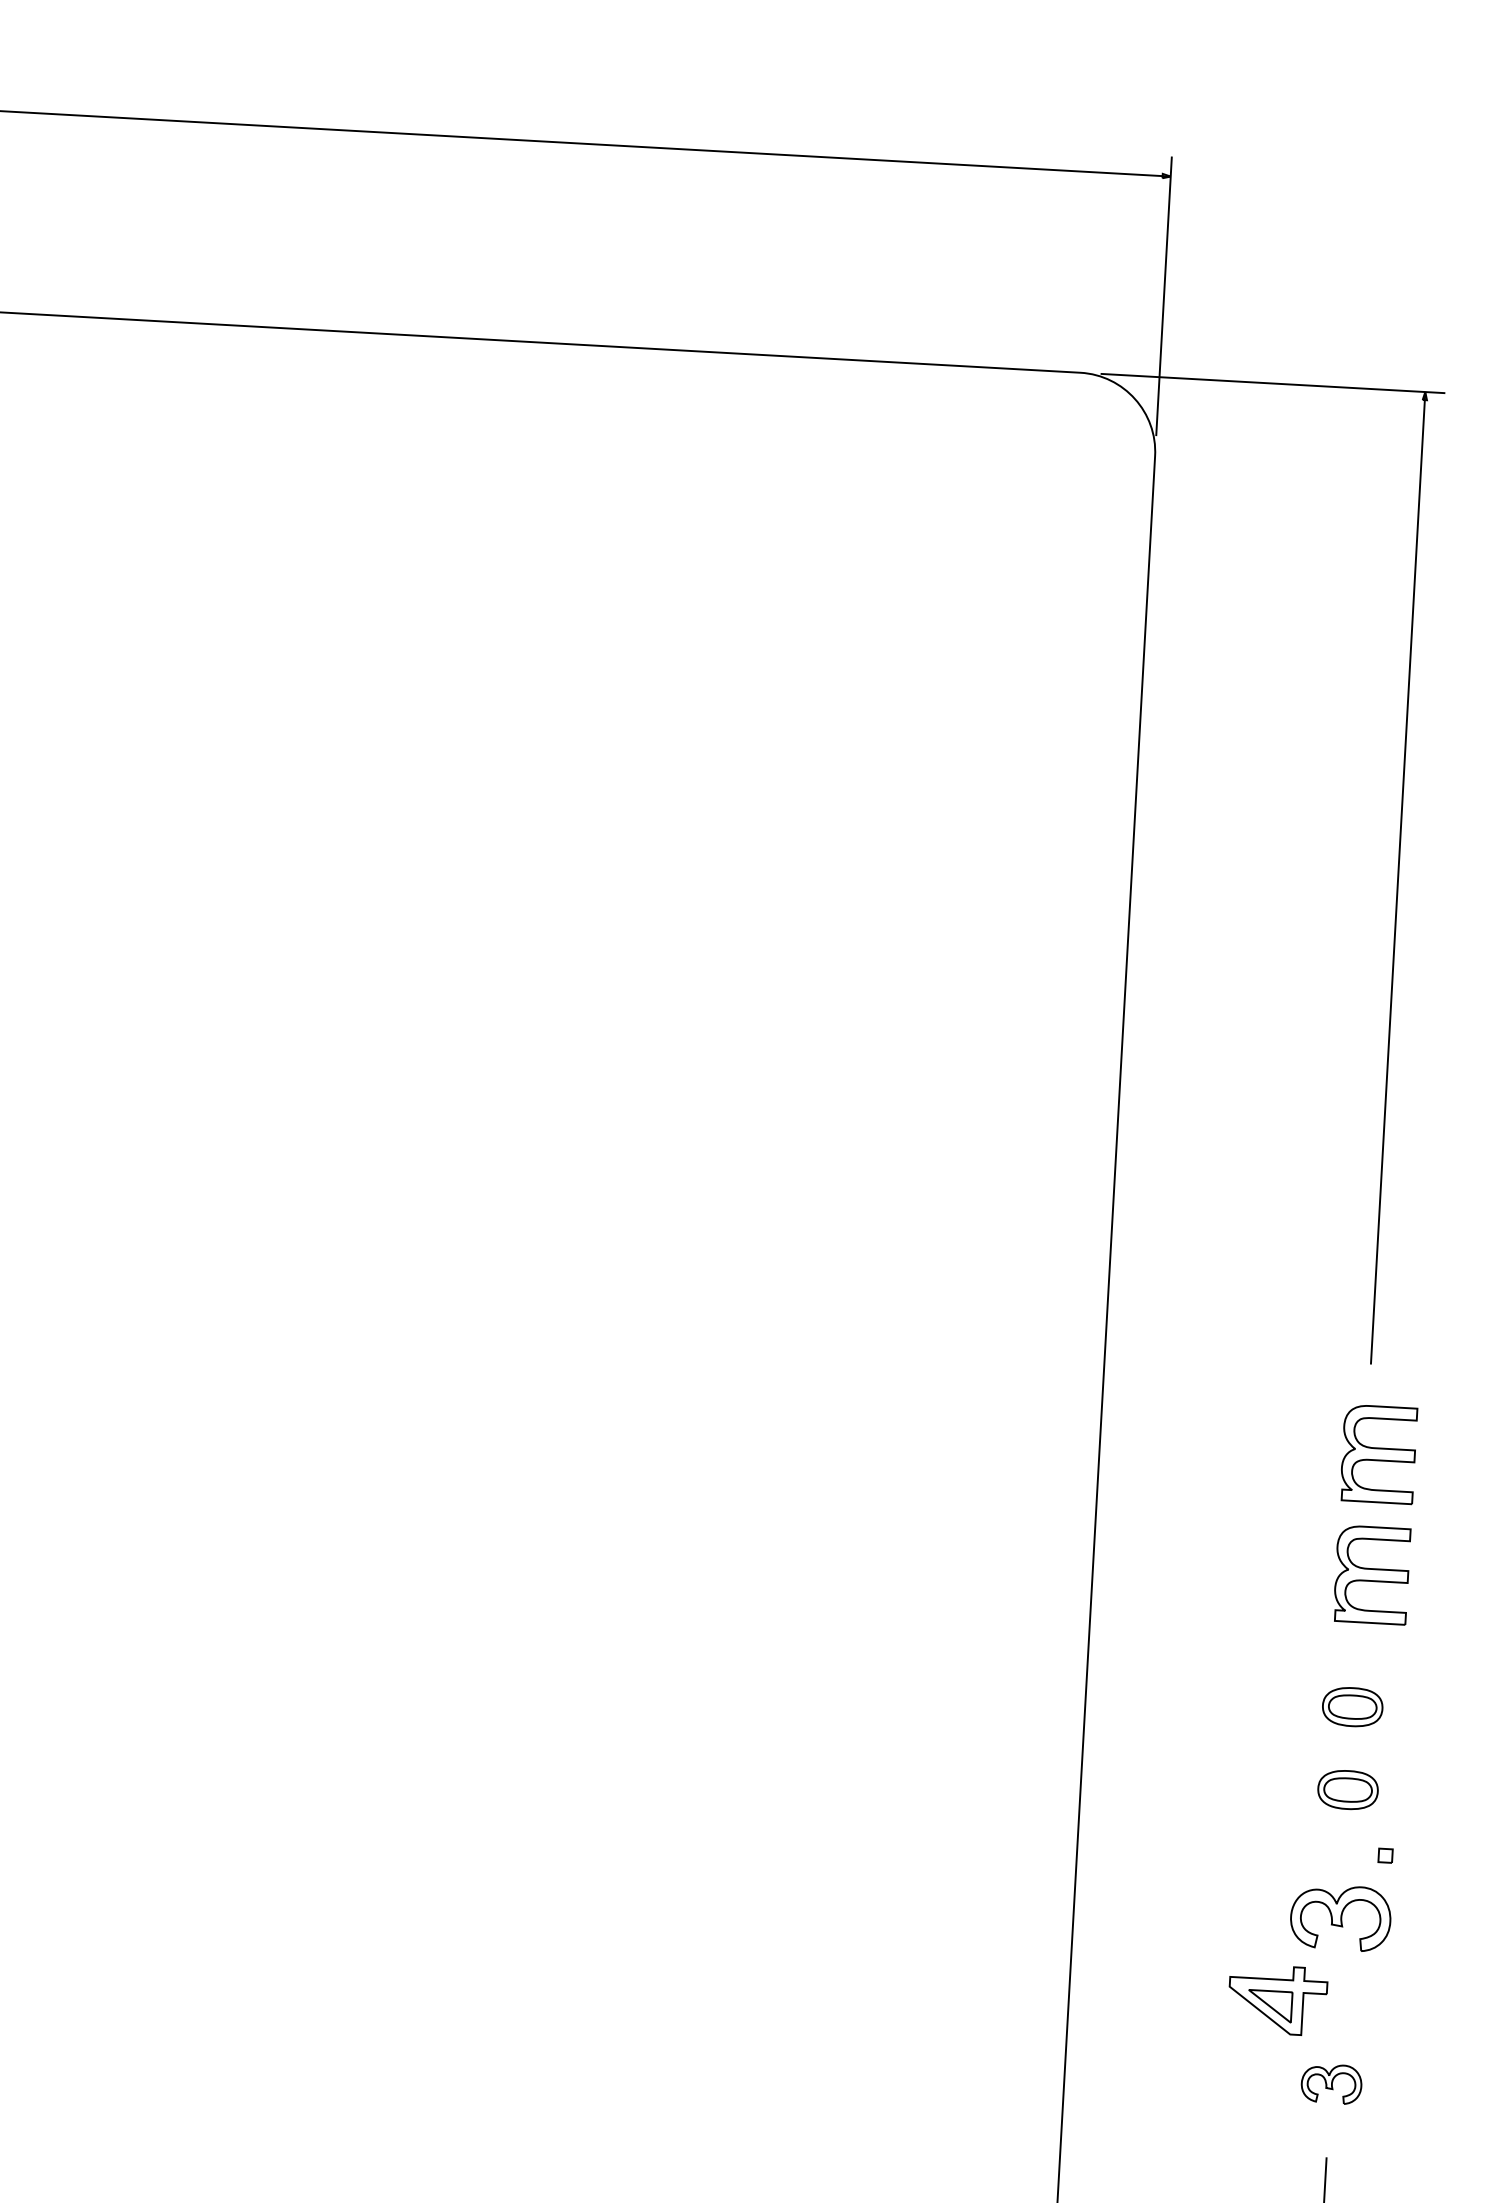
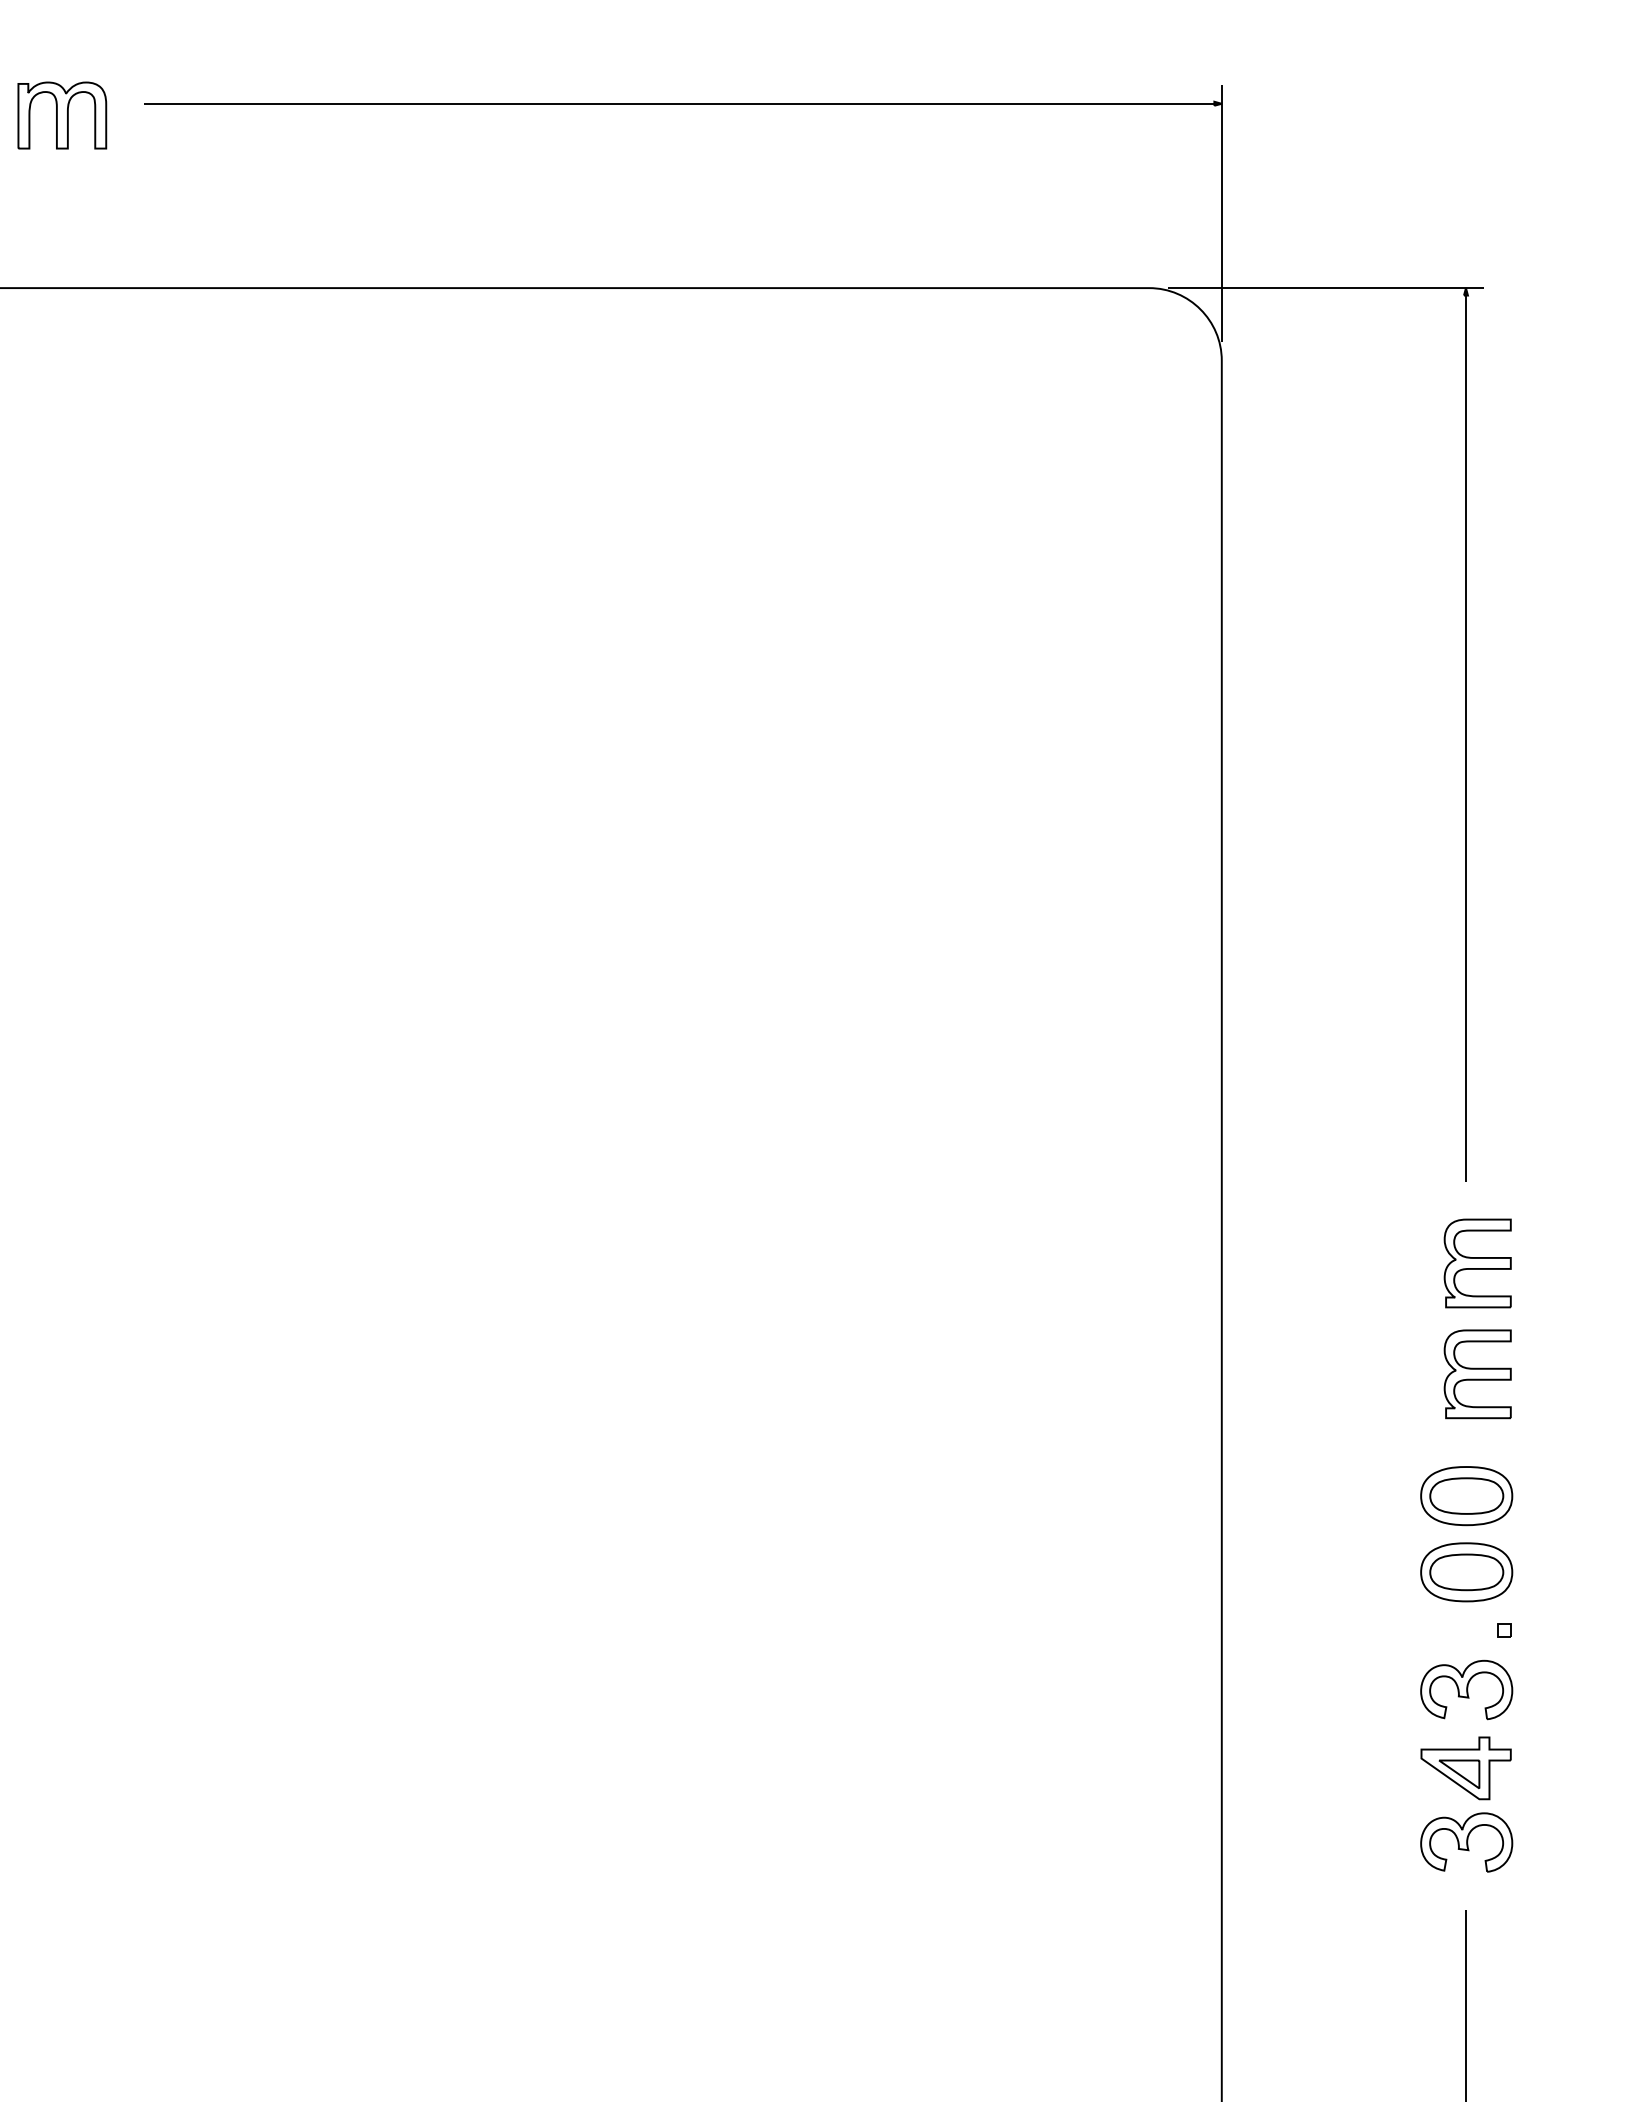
part: (1352, 1707) -> (1466, 1496), size x1.67
part: (1347, 1790) -> (1466, 1572), size x1.67
part: (1277, 2000) -> (1465, 1768), moved
part: (1331, 2084) -> (1466, 1842), size x1.67

